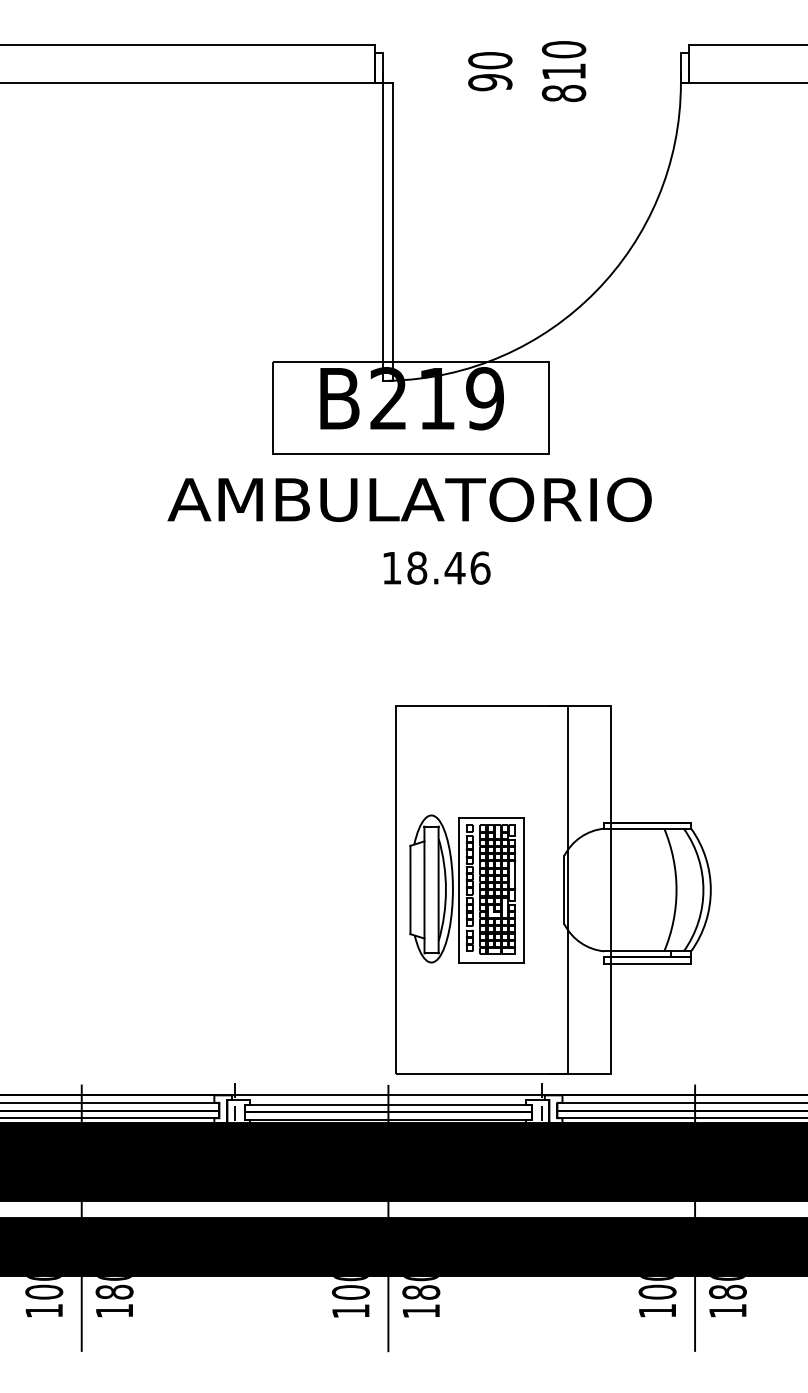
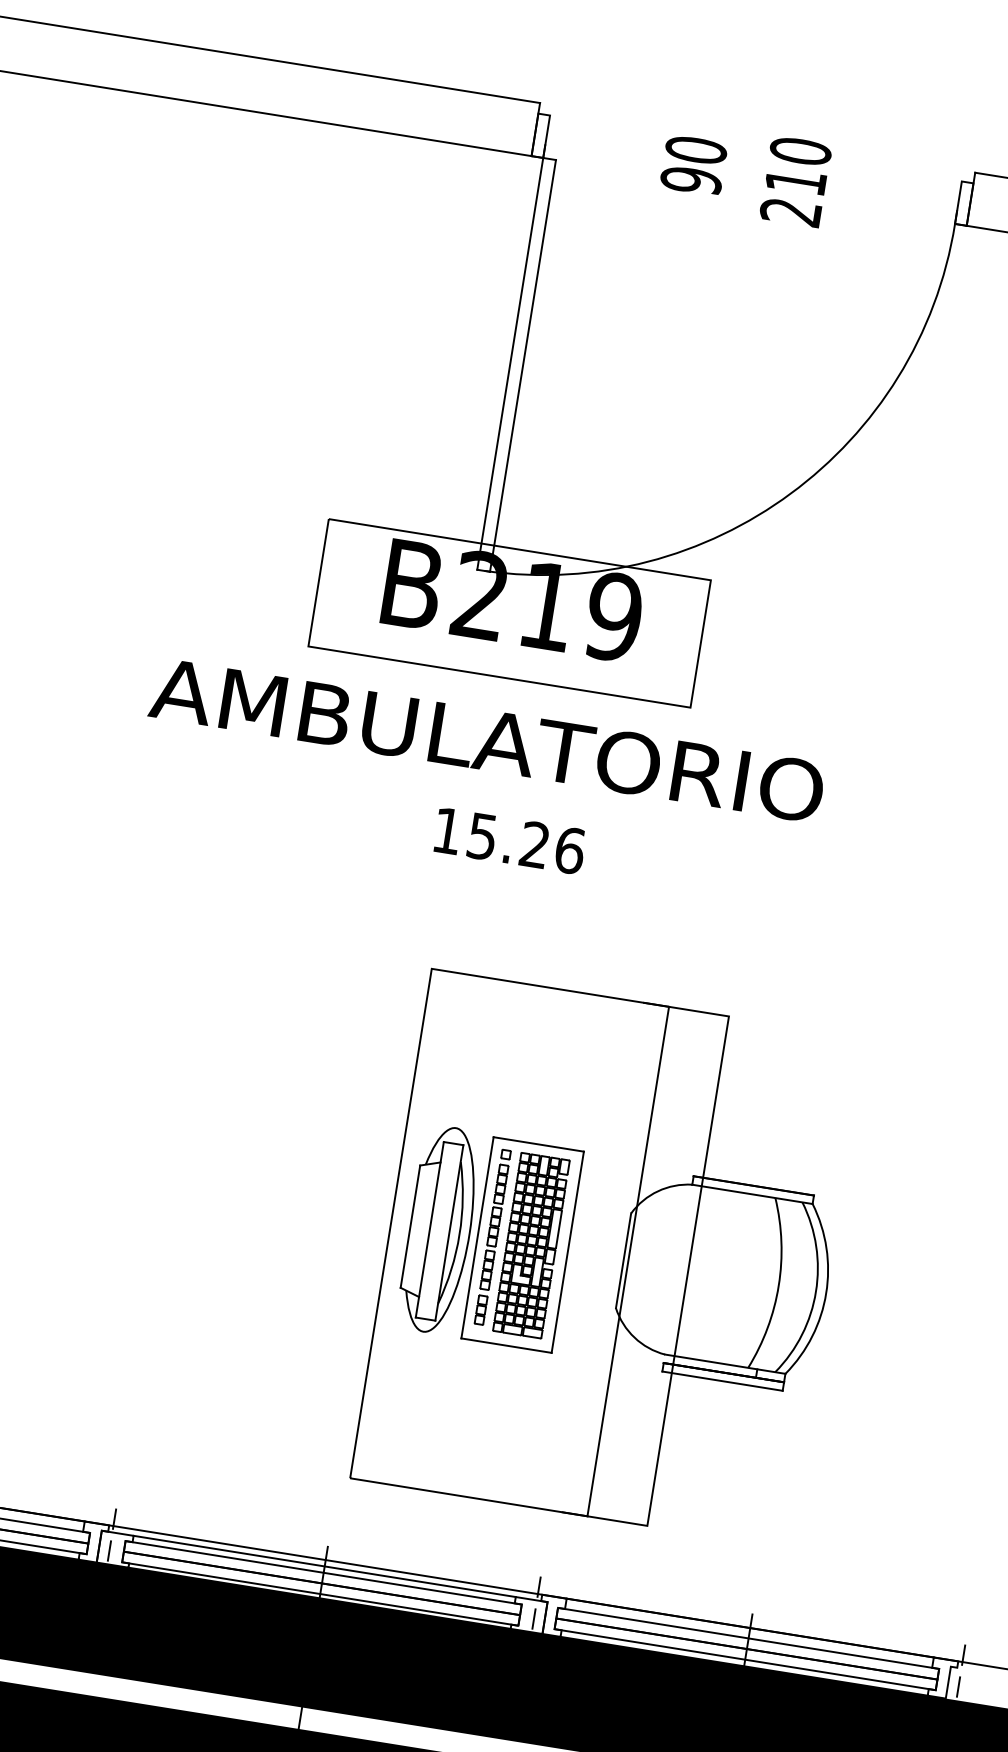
text: (563, 93) -> (790, 211), 810 -> 210
text: (436, 567) -> (509, 839), 18.46 -> 15.26
part: (553, 889) -> (608, 1257), moved
line: (388, 1099) -> (324, 1565), added

